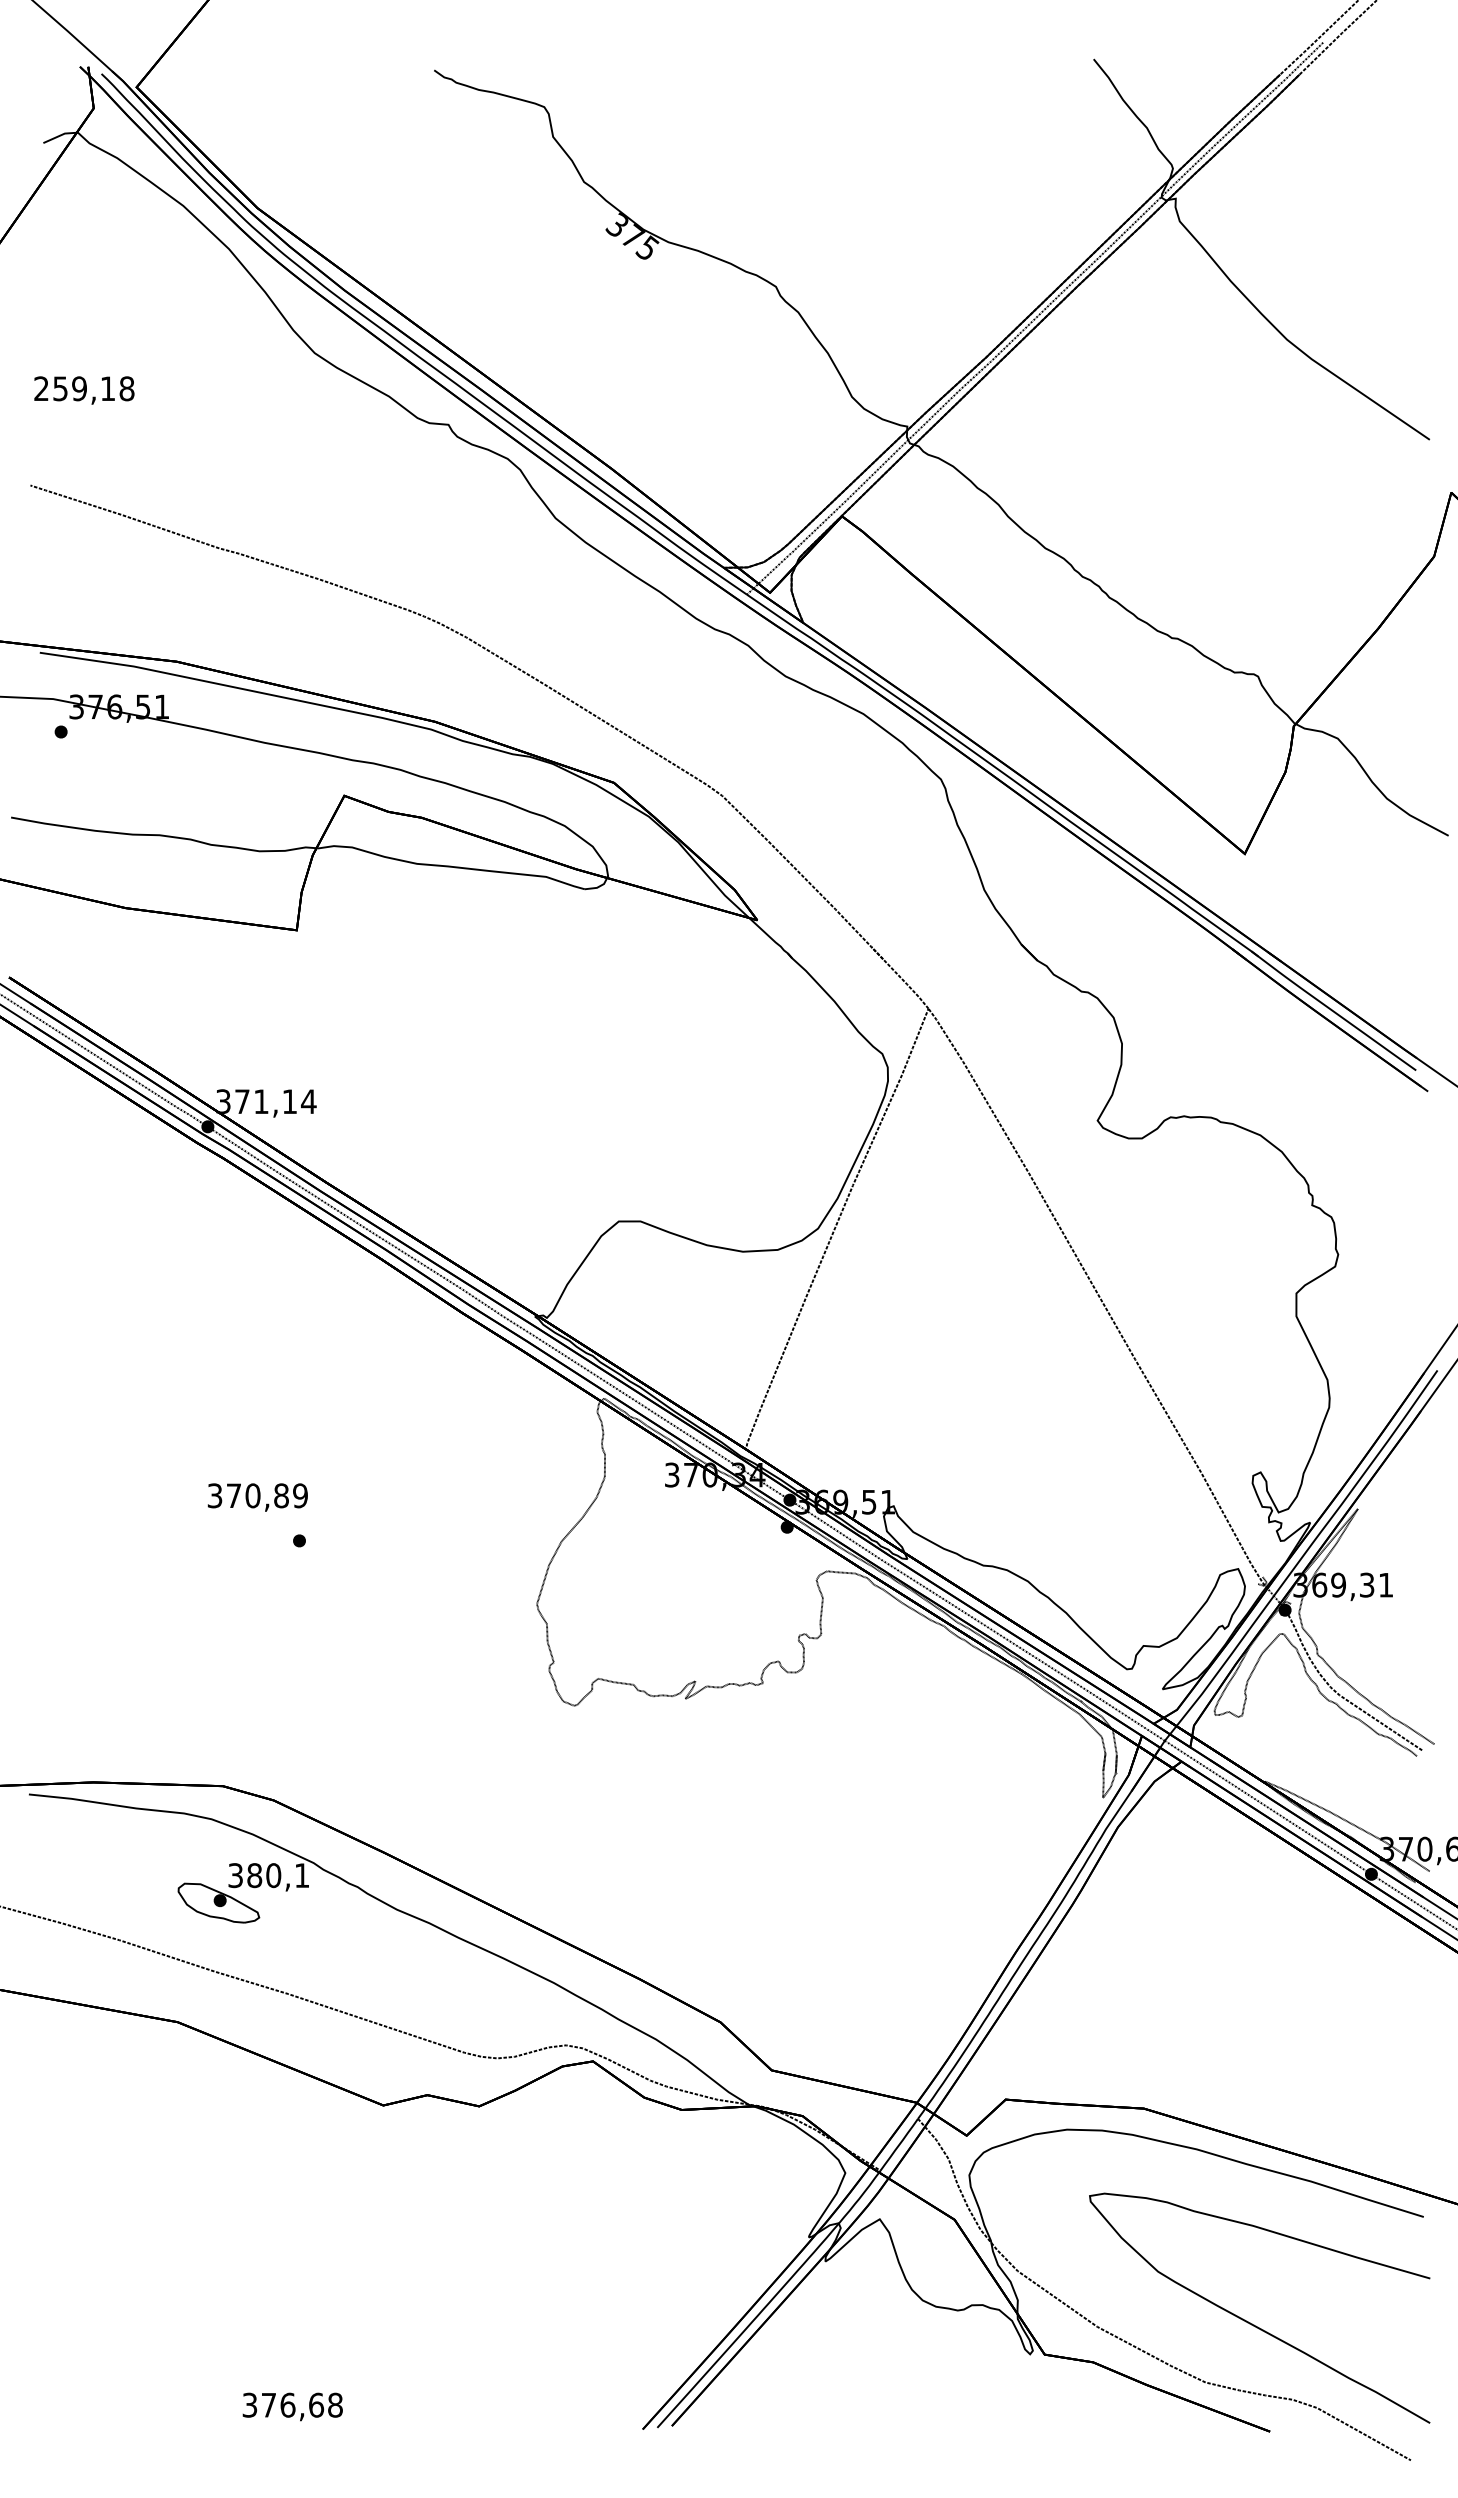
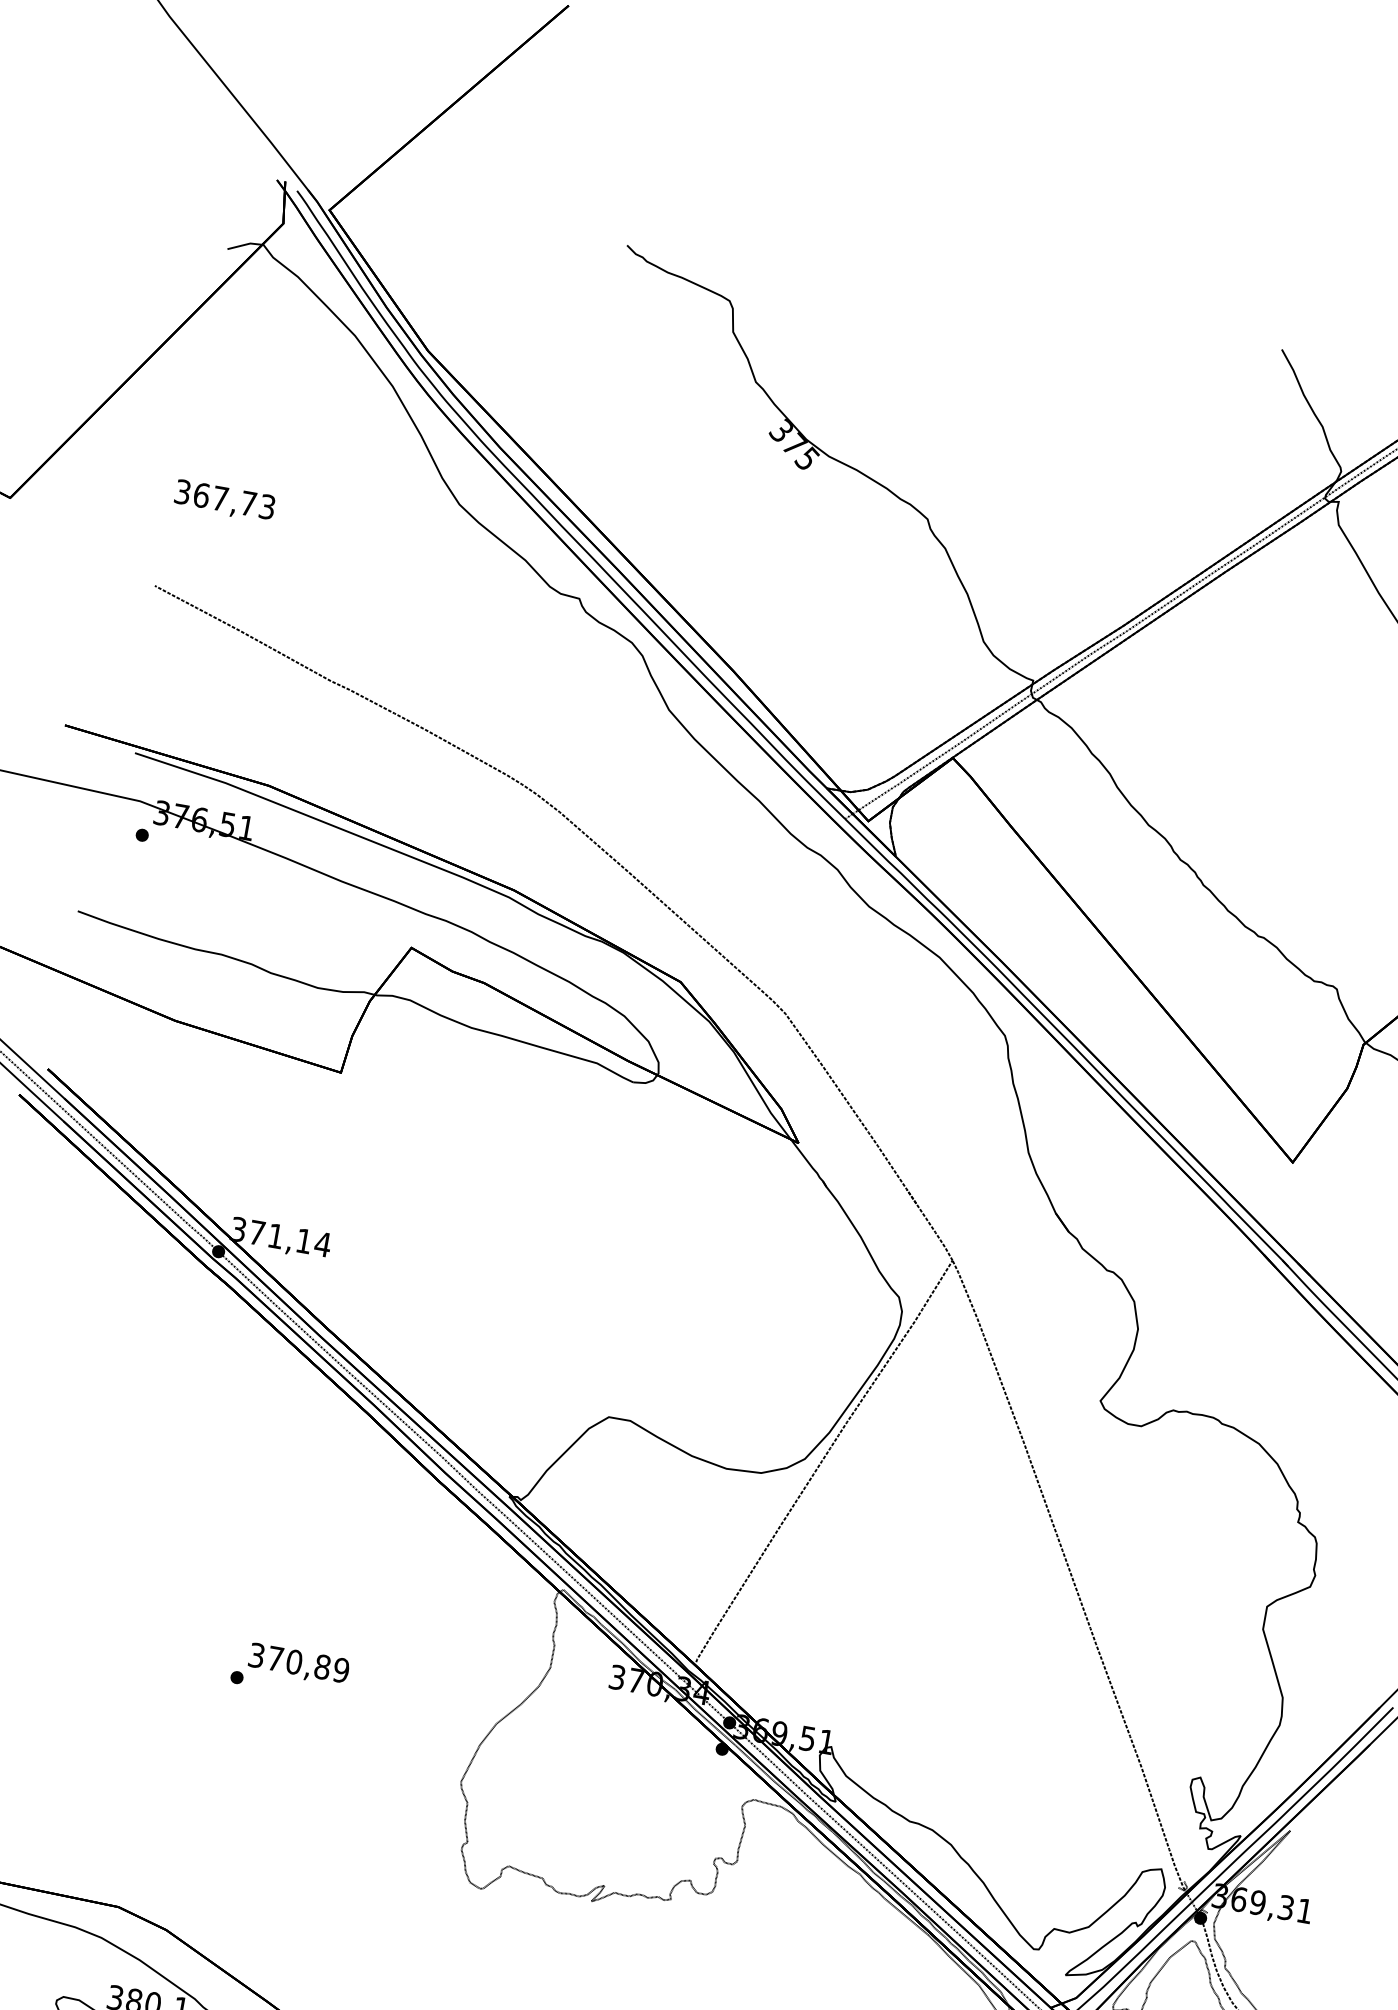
text: (84, 388) -> (225, 499), 259,18 -> 367,73
text: (257, 1497) -> (298, 1664), moved

